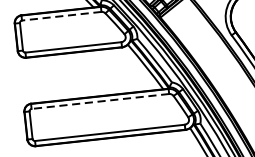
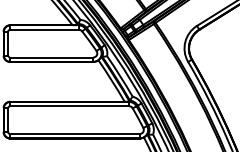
line: (61, 15) -> (44, 29), dashed -> solid
line: (100, 101) -> (69, 106), dashed -> solid

